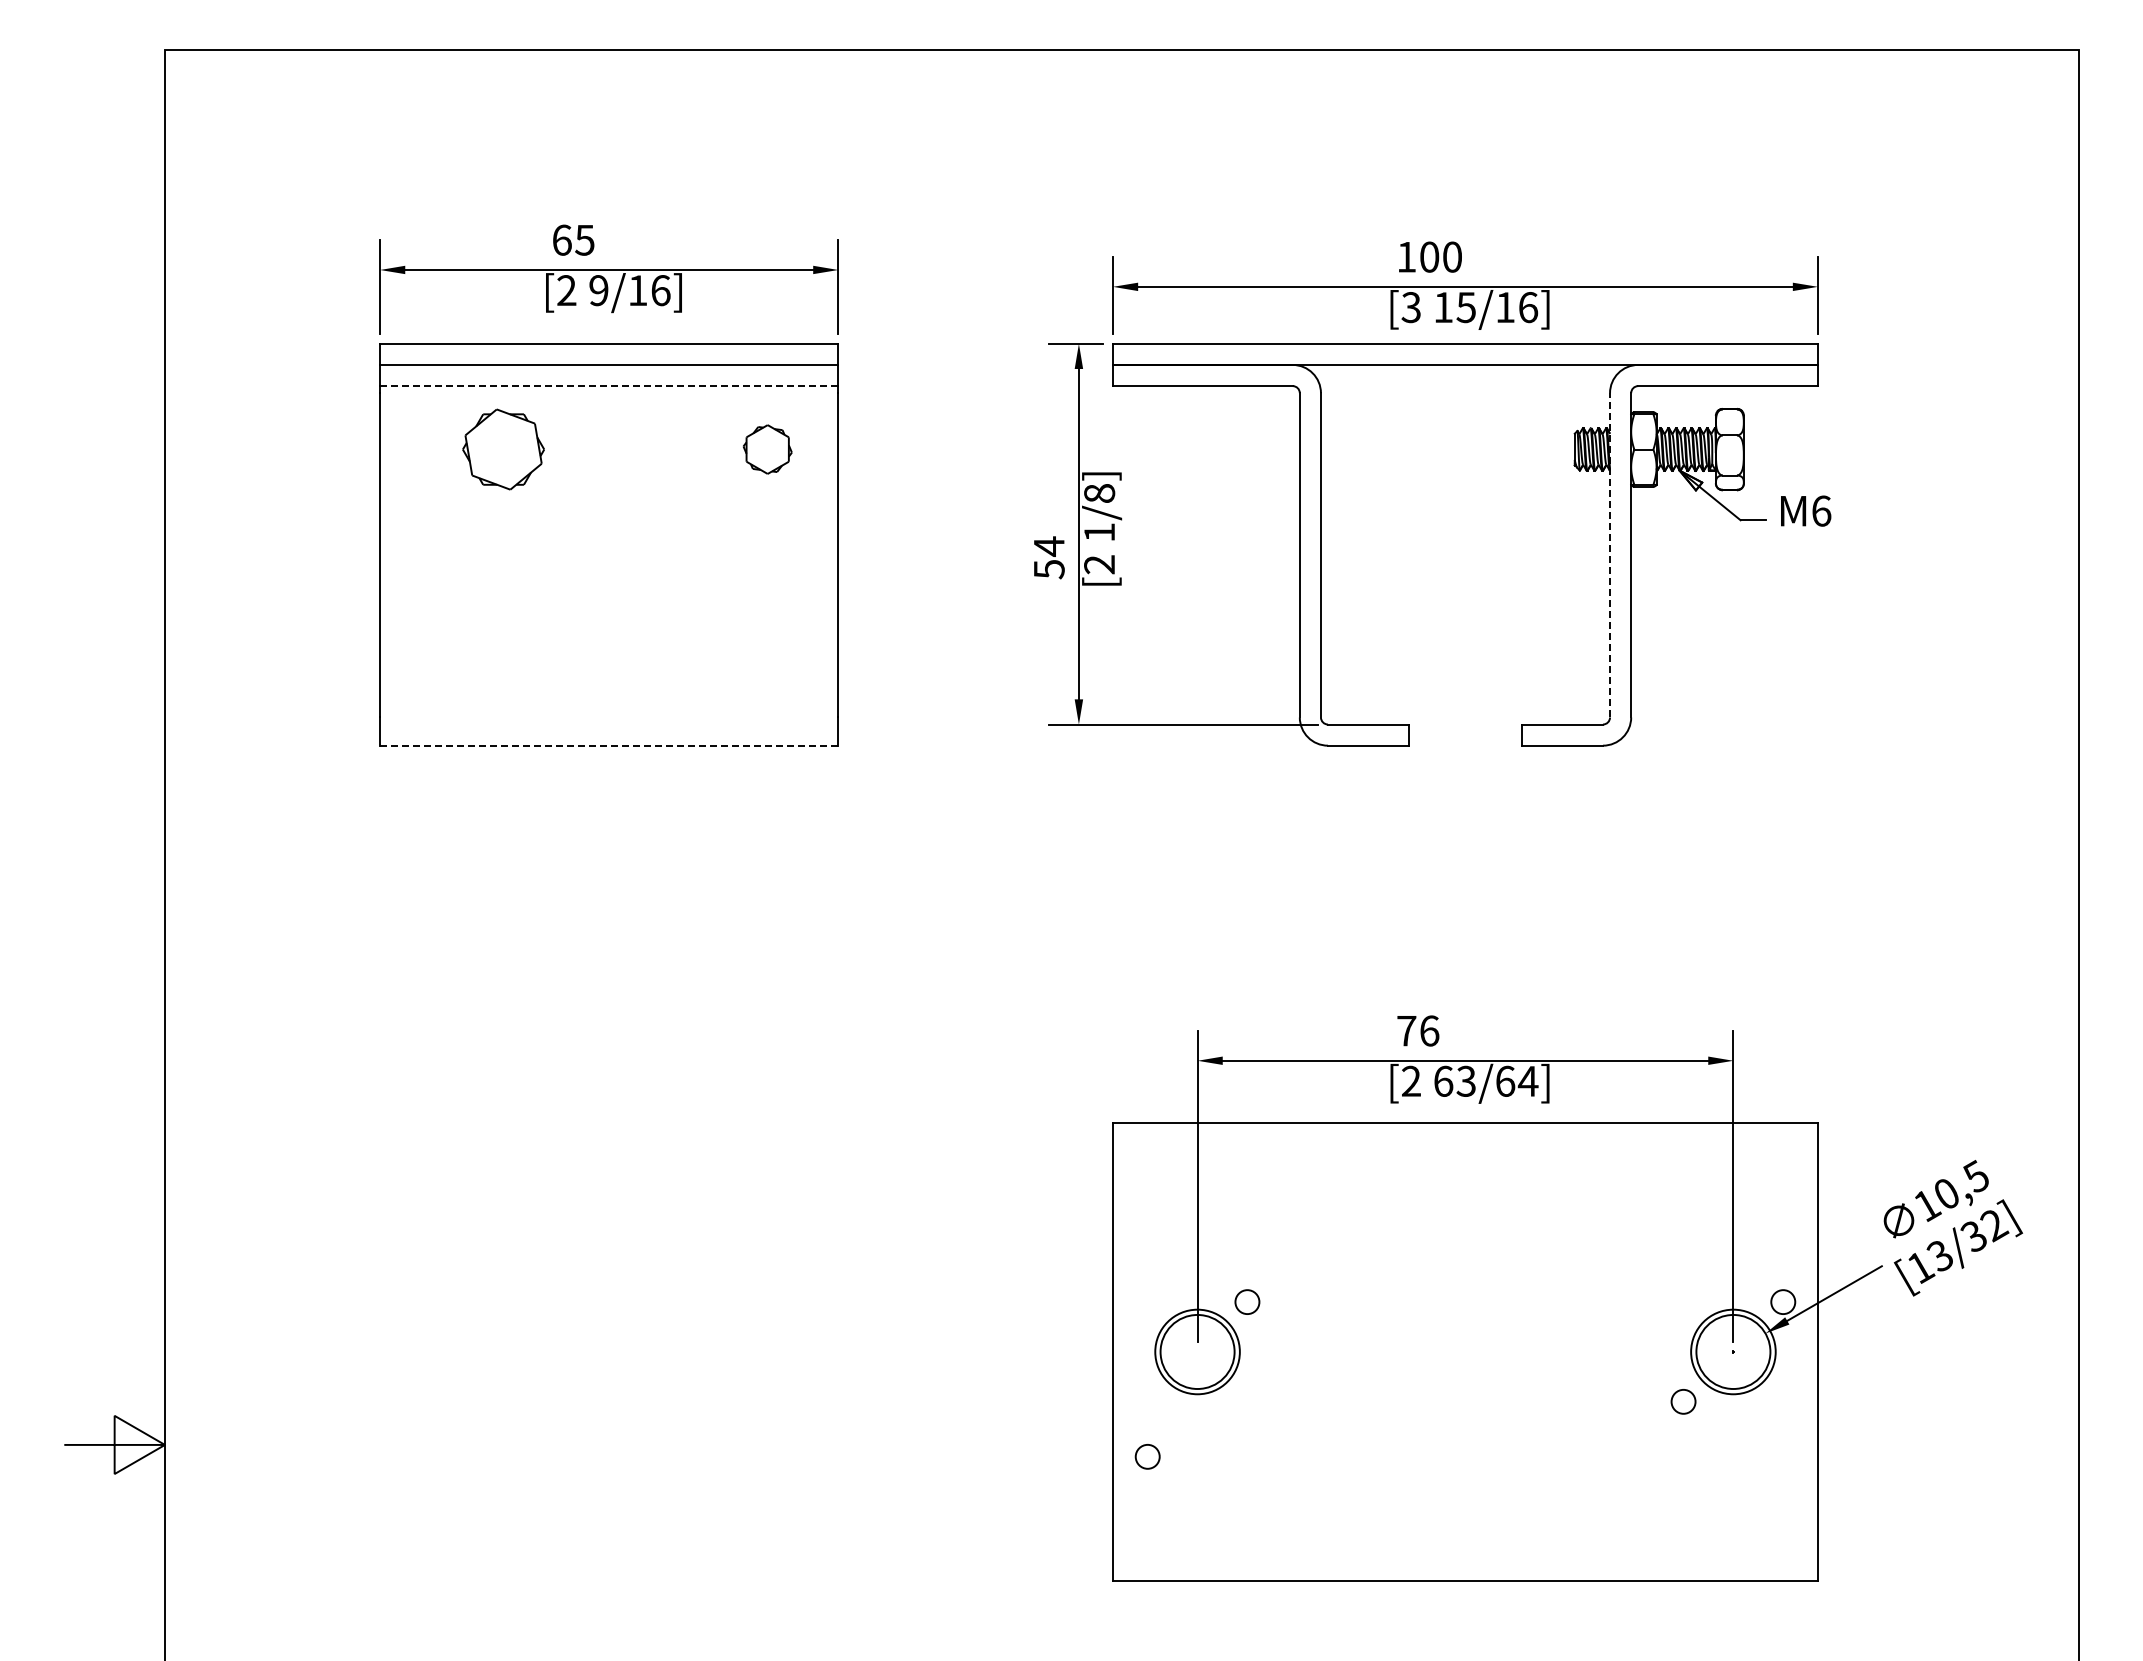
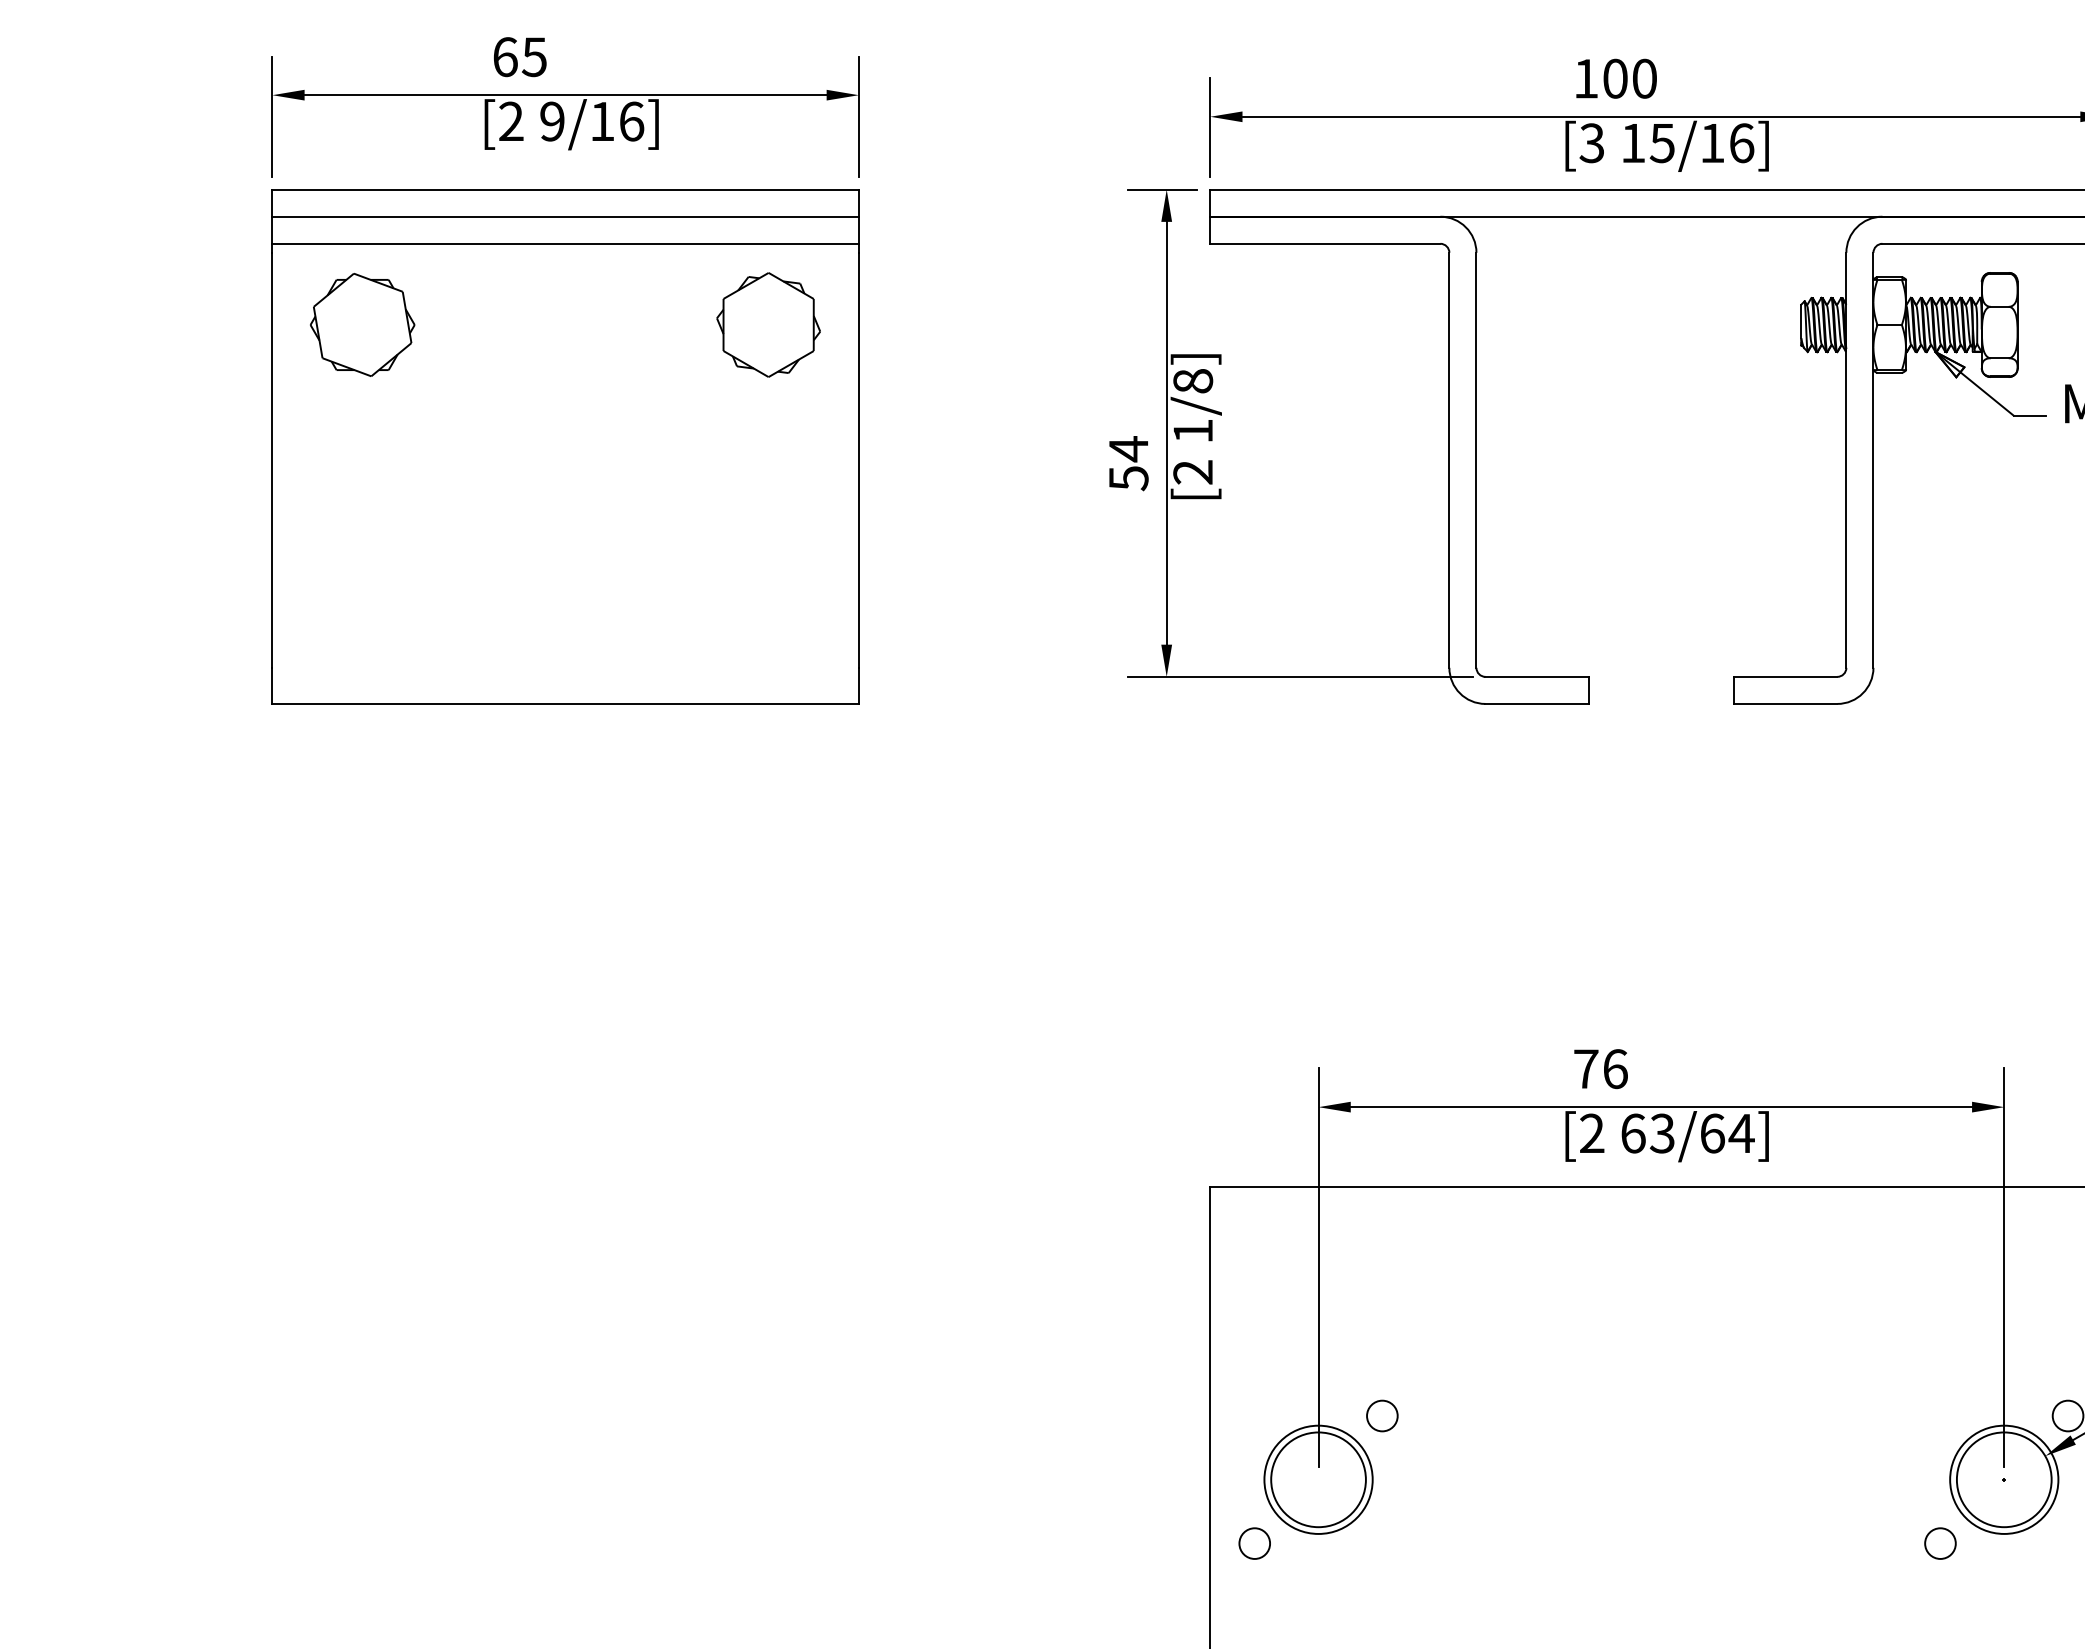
line: (609, 386) -> (565, 244), dashed -> solid
part: (503, 449) -> (362, 324), moved
part: (767, 449) -> (768, 324), size x1.67
line: (1610, 554) -> (1846, 459), dashed -> solid
line: (609, 745) -> (565, 703), dashed -> solid
circle: (1147, 1456) -> (1254, 1543), moved

